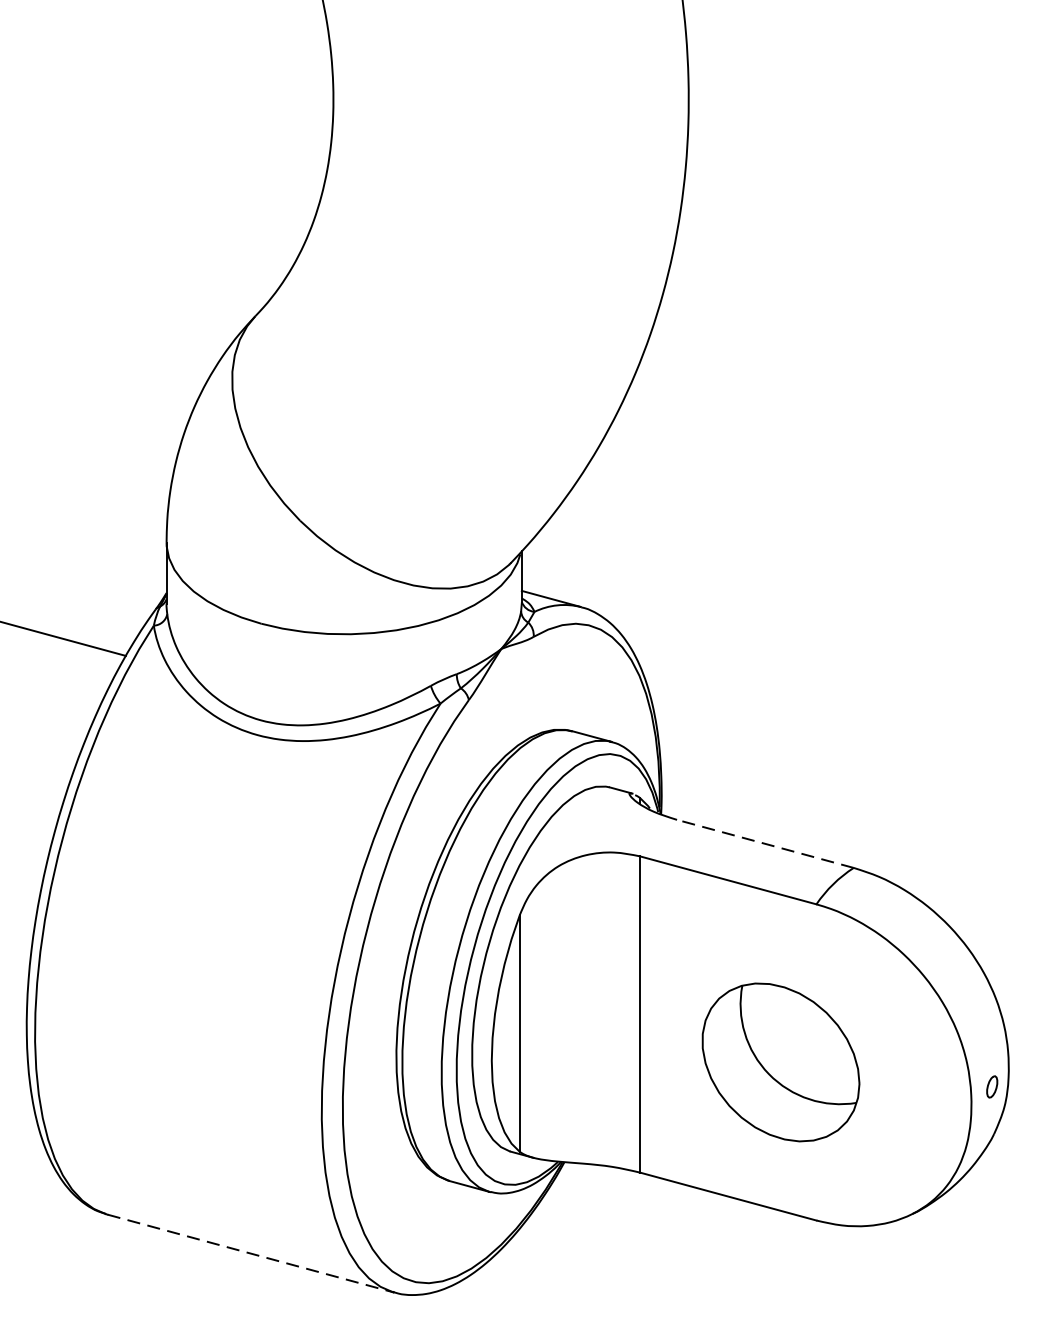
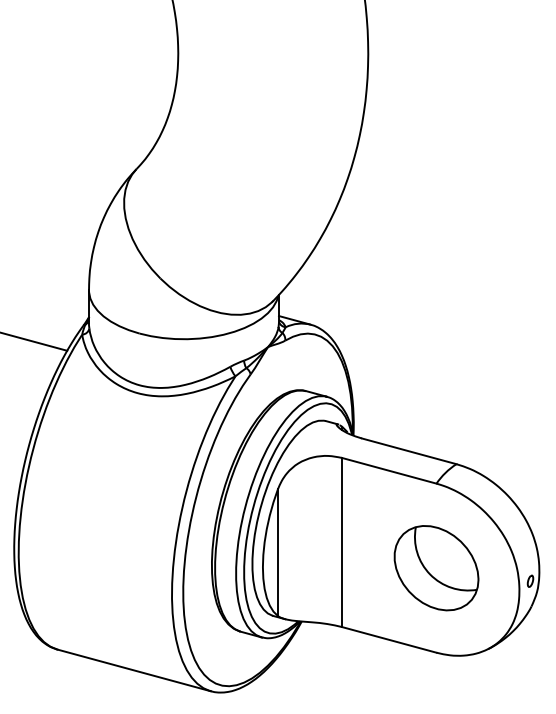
line: (765, 844) -> (409, 451), dashed -> solid
part: (780, 1063) -> (436, 568), moved
line: (251, 1253) -> (134, 670), dashed -> solid

